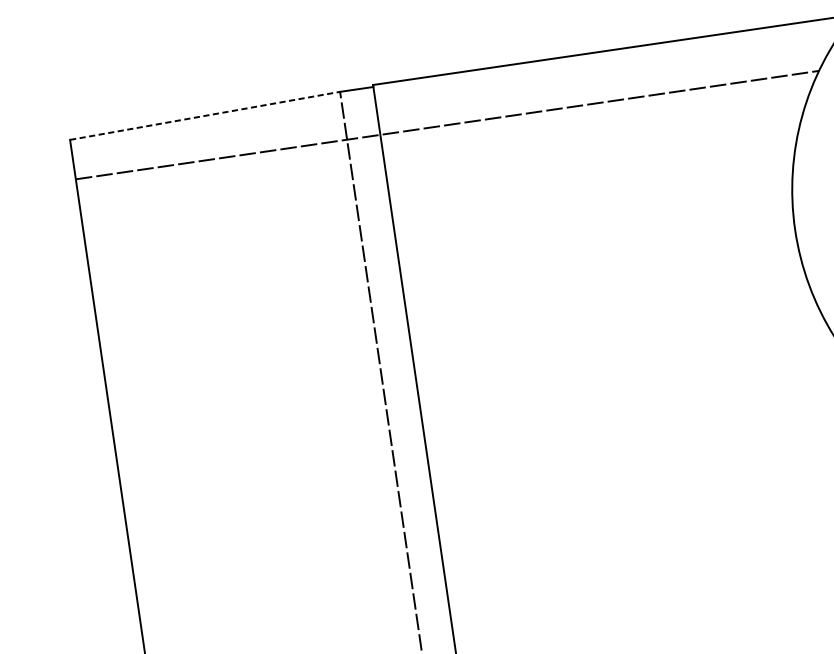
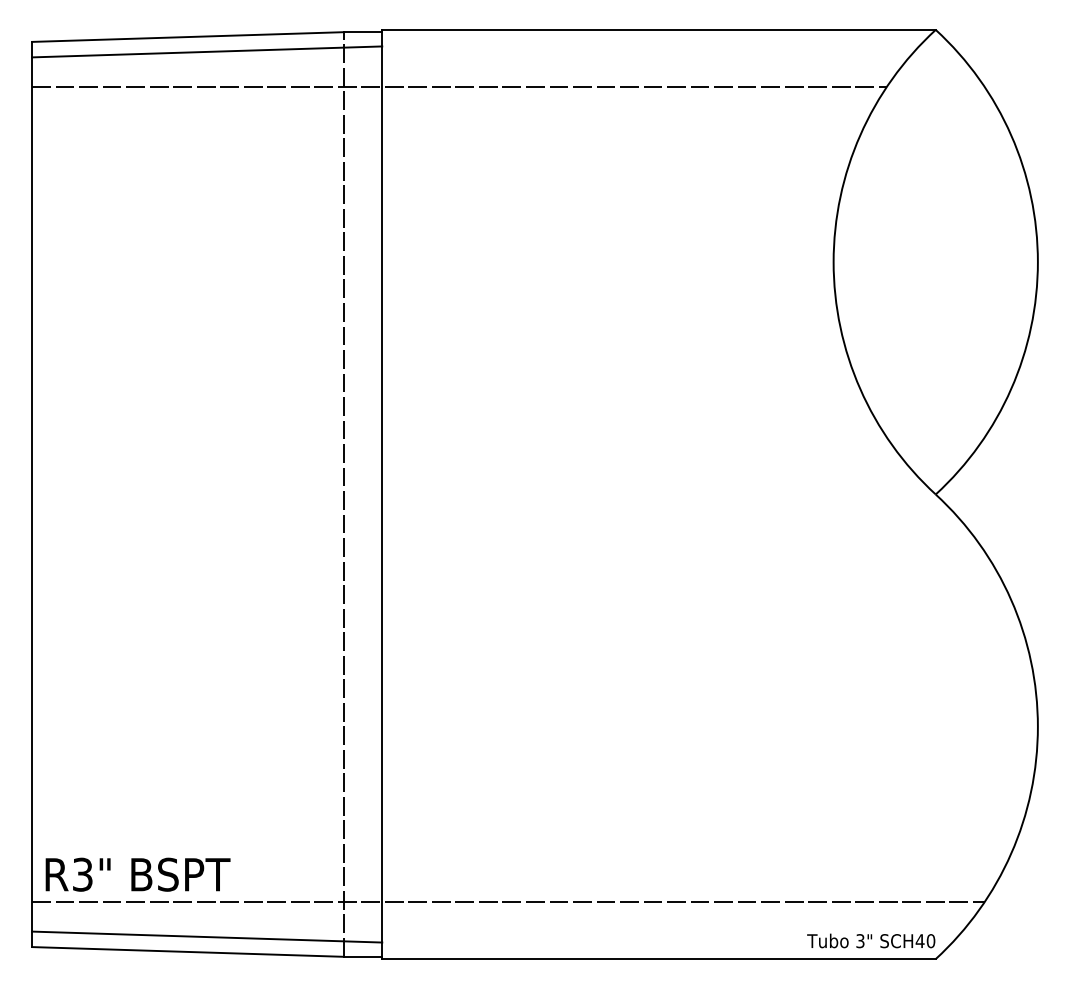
line: (205, 116) -> (188, 37), dashed -> solid
line: (223, 125) -> (207, 51), added

